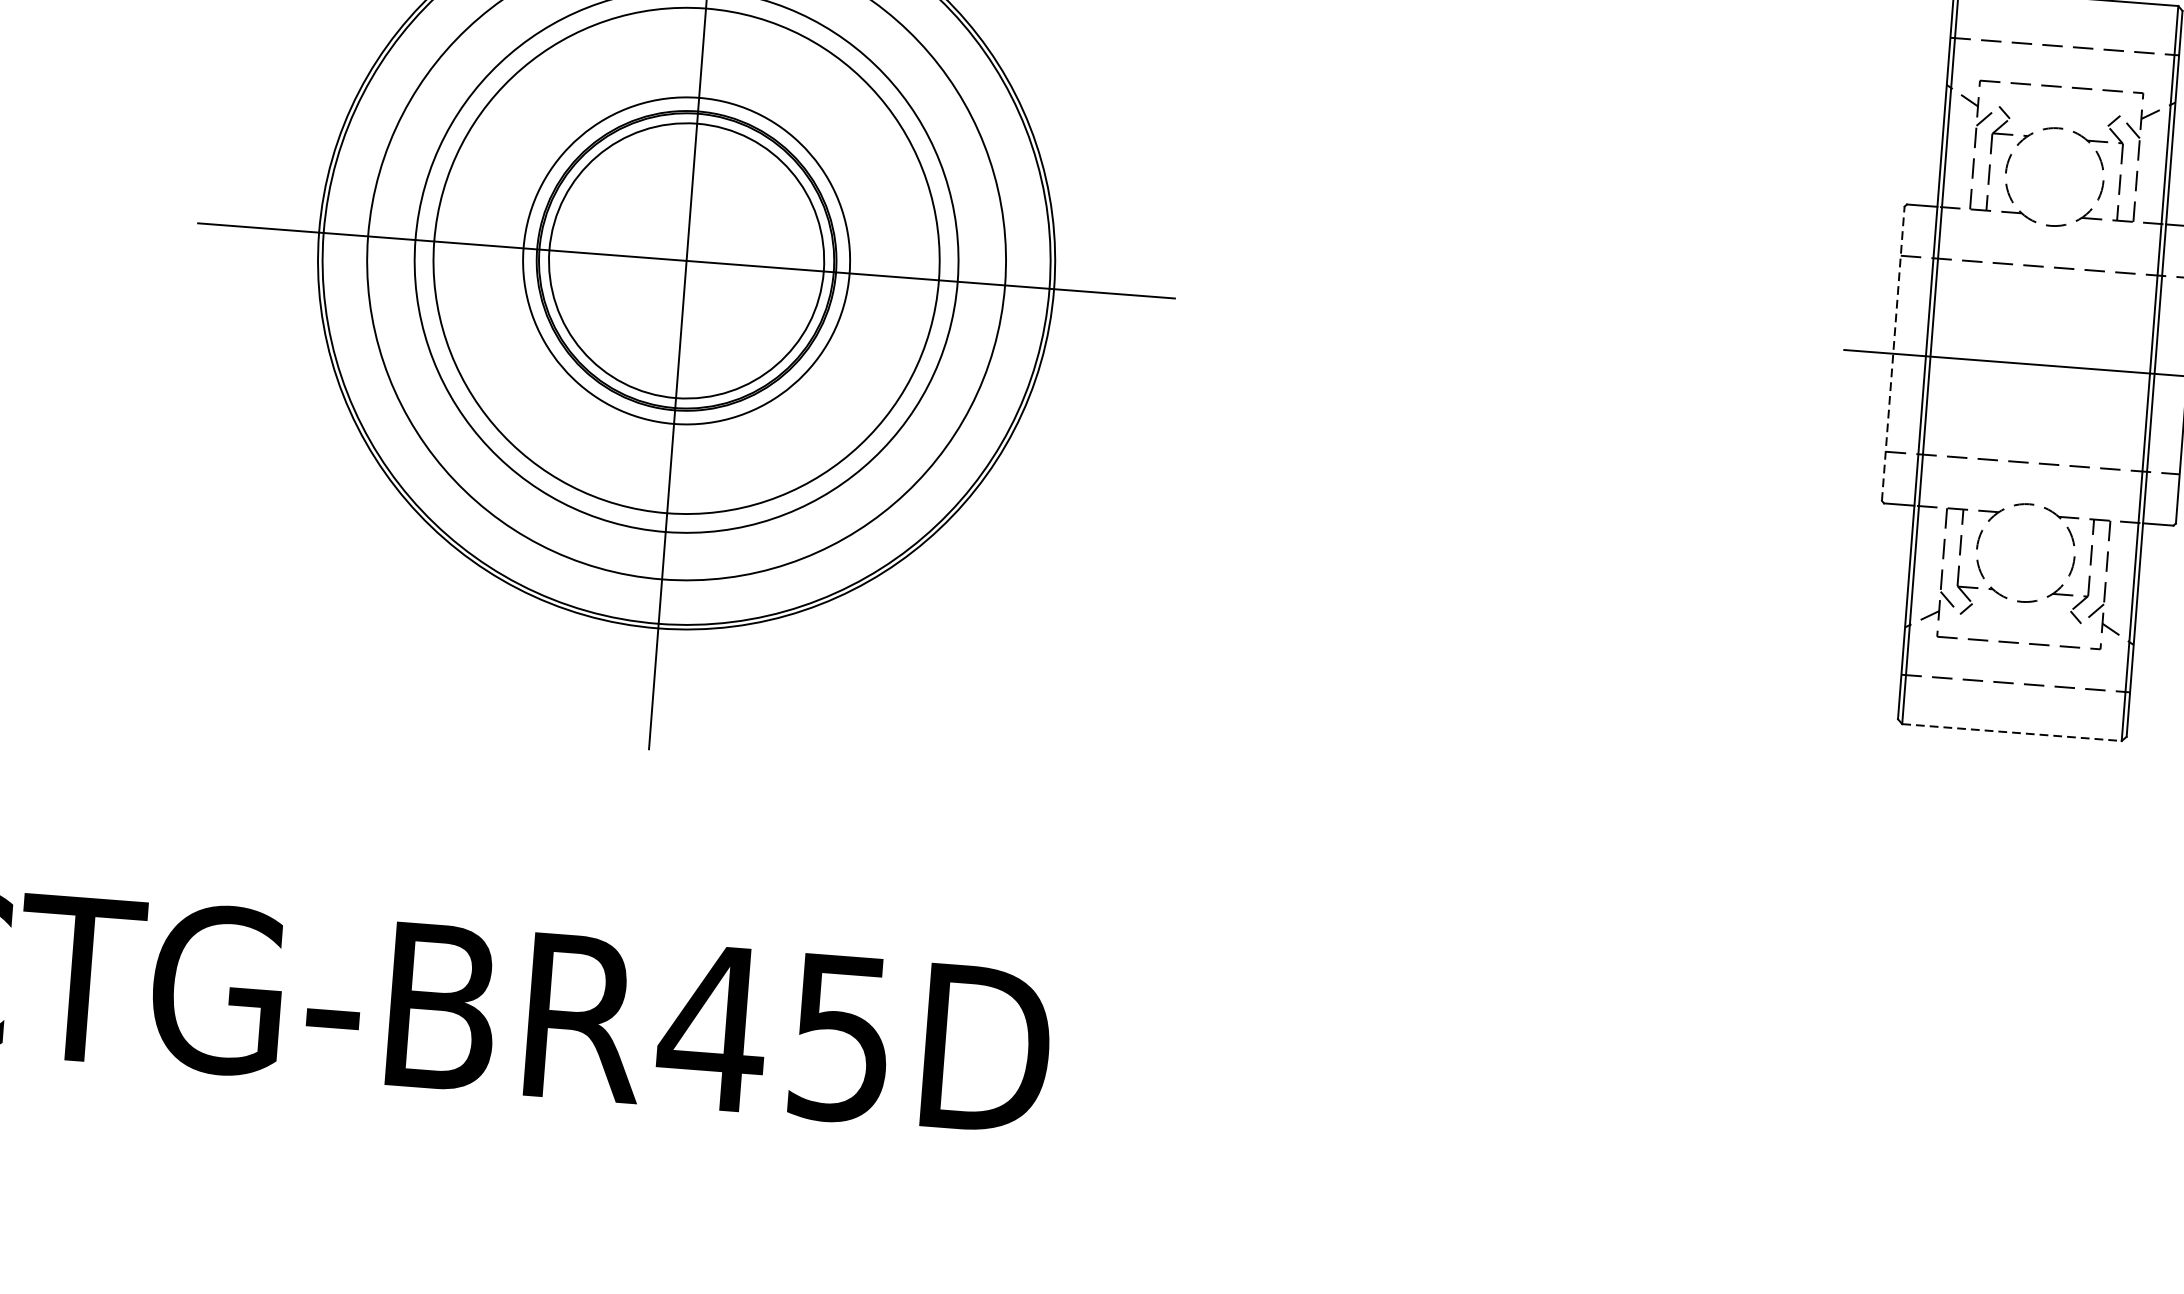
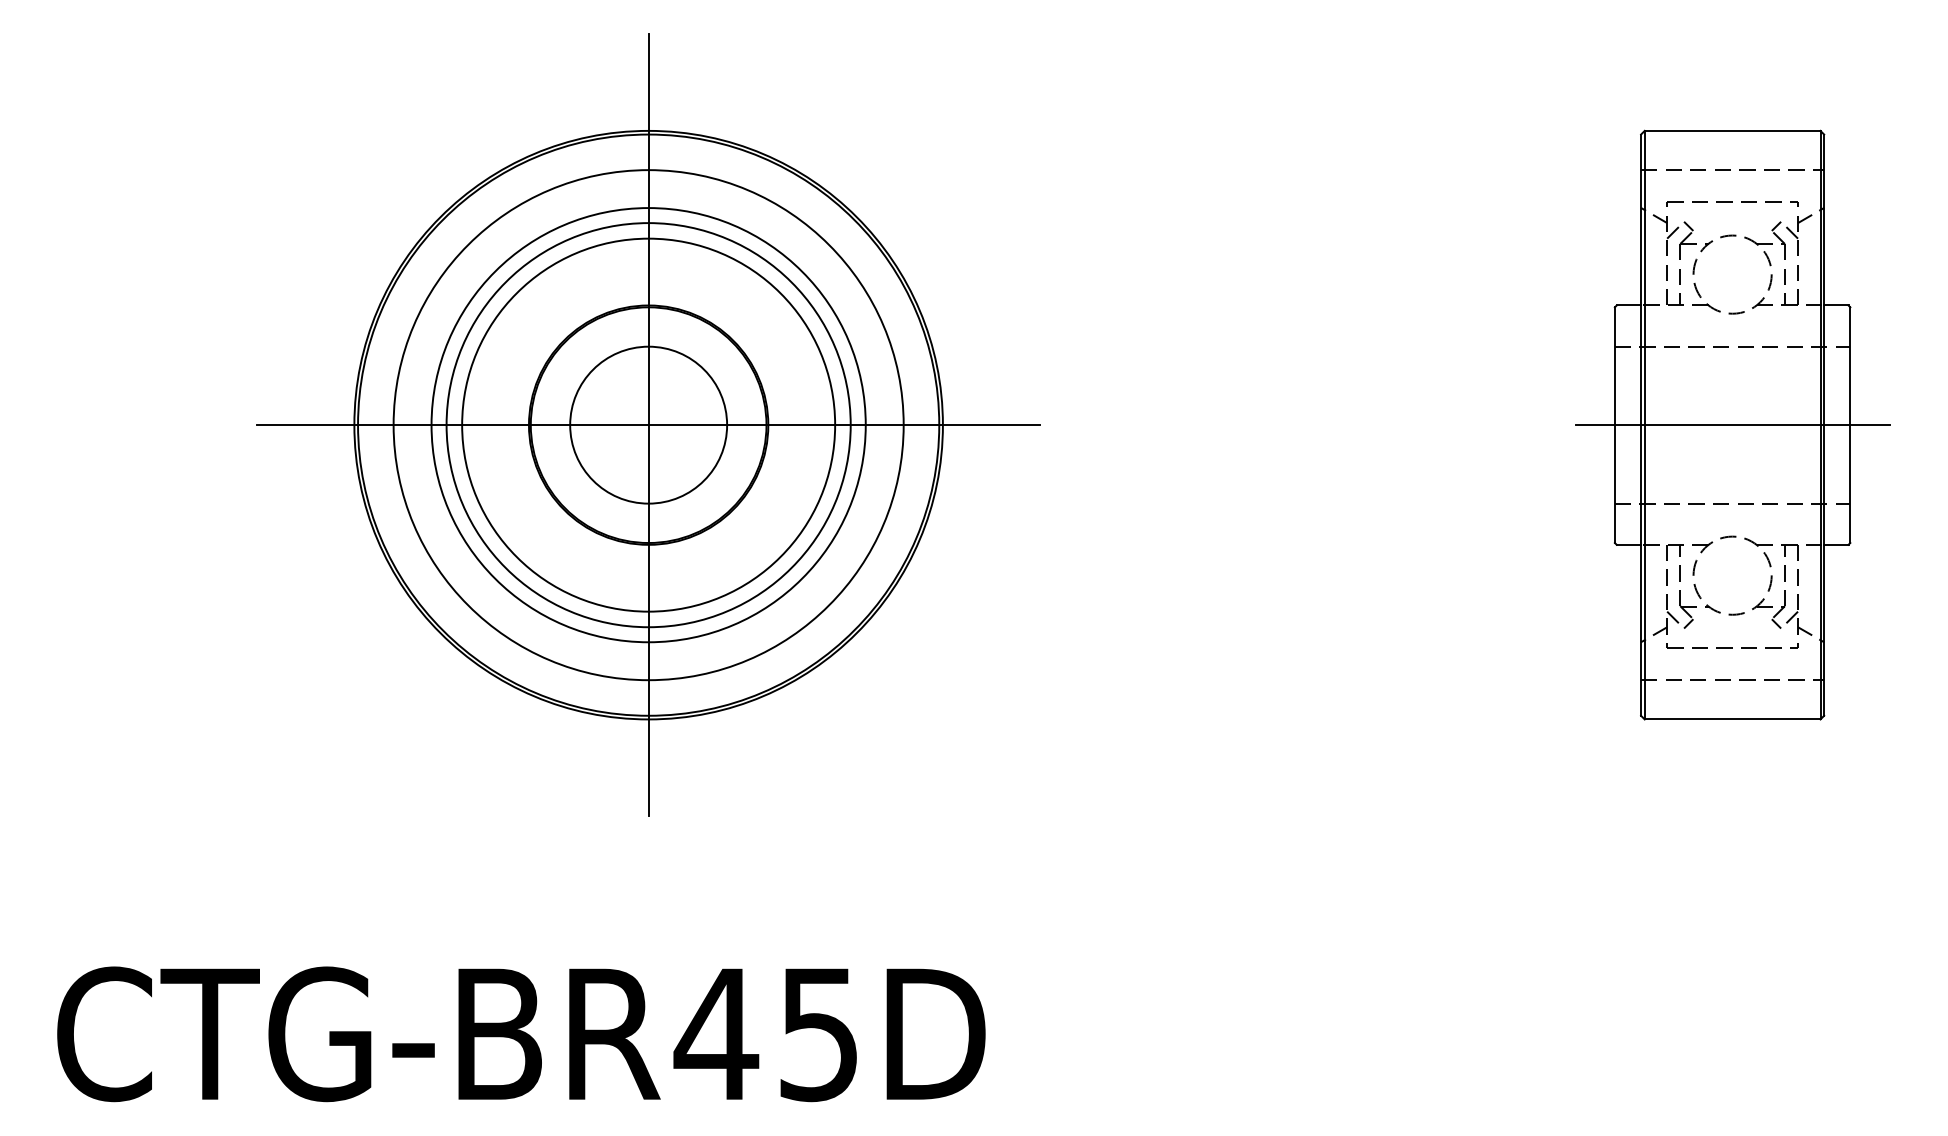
circle: (686, 260) -> (648, 424), size x0.71
circle: (686, 260) -> (648, 424), size x1.43
line: (1892, 354) -> (1614, 425), dashed -> solid
line: (2011, 732) -> (1732, 719), dashed -> solid

